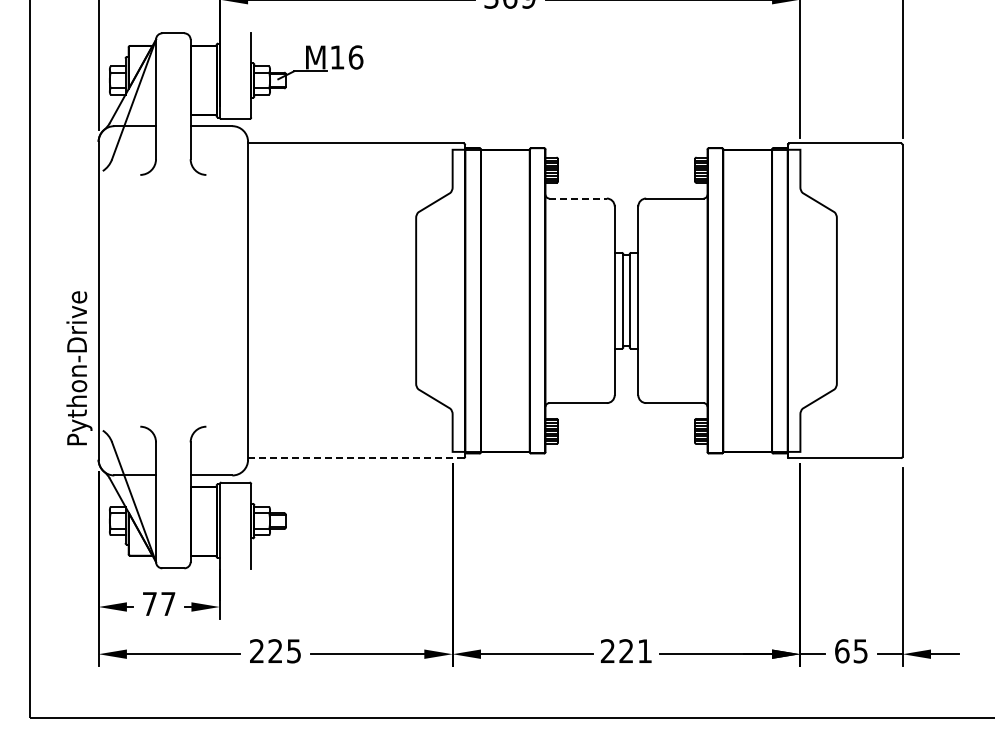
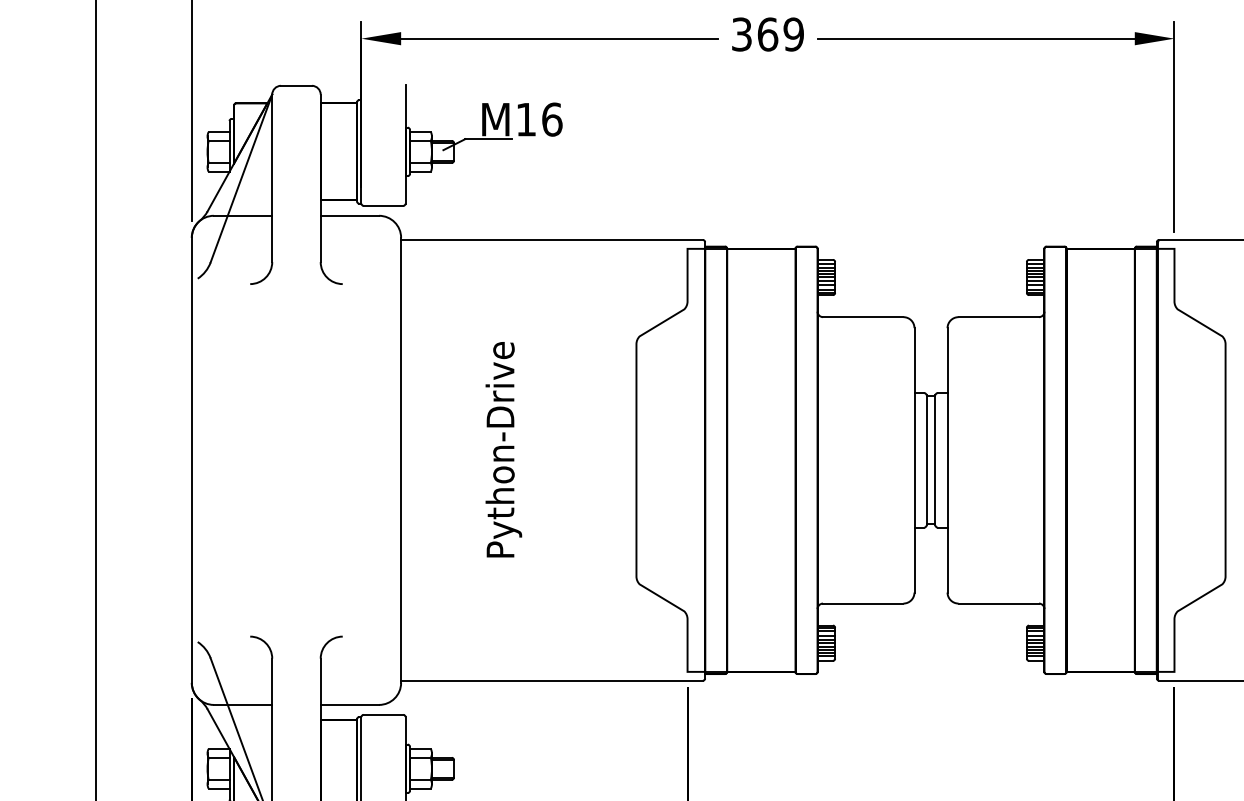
line: (578, 198) -> (863, 317), dashed -> solid
text: (79, 368) -> (503, 450), moved
line: (355, 458) -> (551, 681), dashed -> solid

